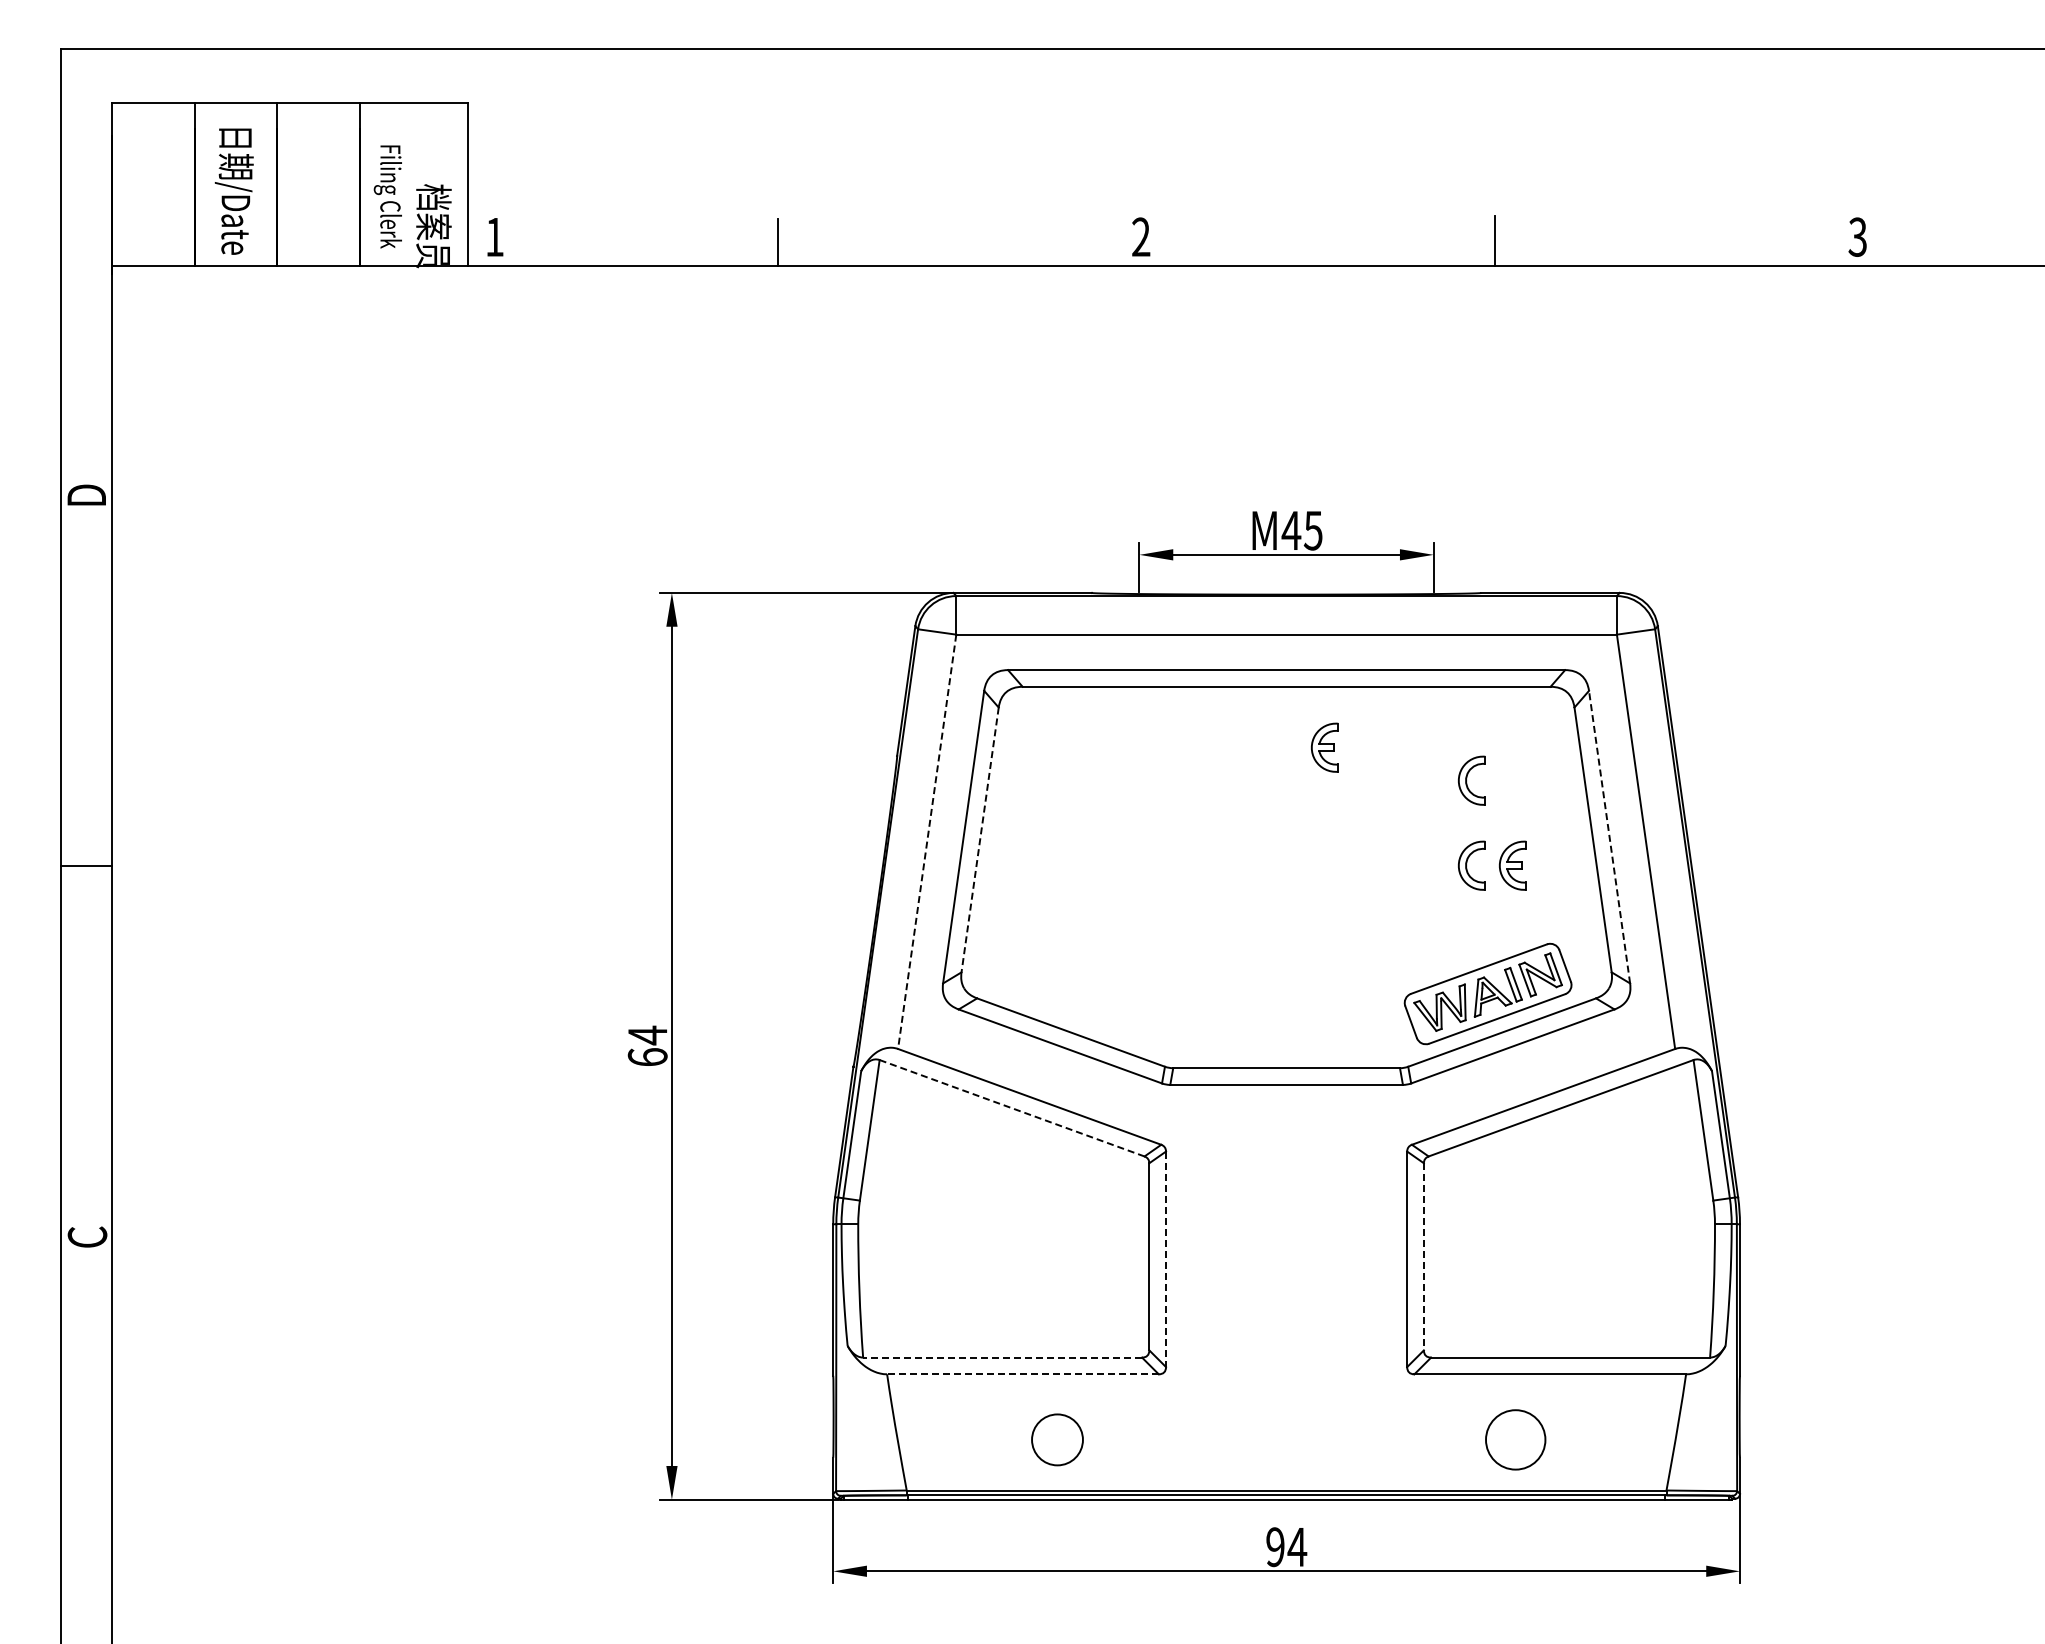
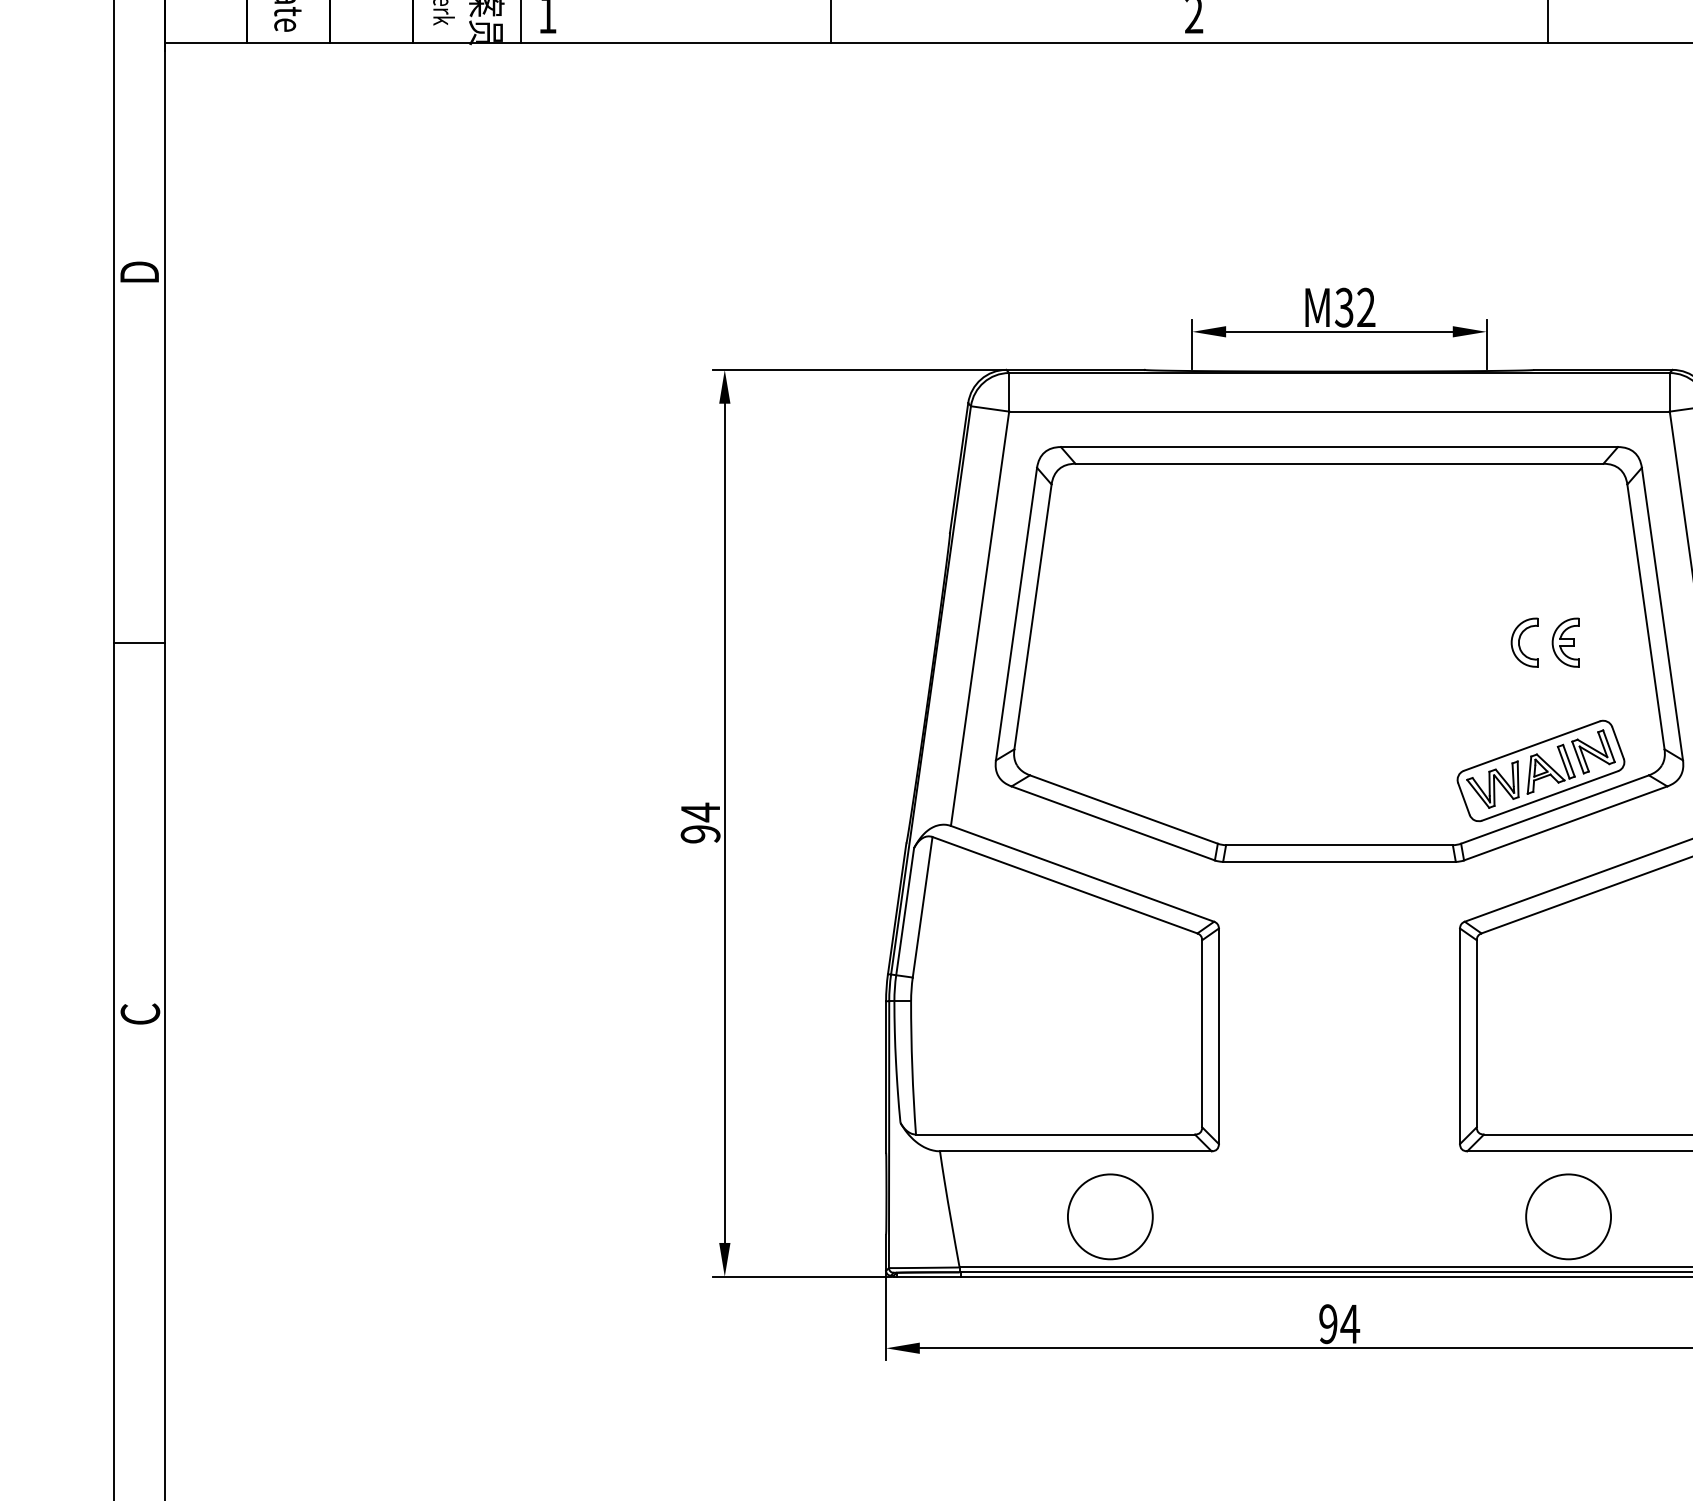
text: (1301, 530) -> (1354, 307), M45 -> M32
part: (1324, 747) -> (1377, 524), removed
part: (1471, 780) -> (1524, 557), removed
line: (1609, 837) -> (1662, 614), dashed -> solid
line: (980, 839) -> (1033, 616), dashed -> solid
line: (927, 842) -> (980, 619), dashed -> solid
text: (647, 1057) -> (700, 834), 64 -> 94
line: (1012, 1108) -> (1065, 885), dashed -> solid
line: (1423, 1256) -> (1476, 1033), dashed -> solid
line: (1166, 1259) -> (1219, 1036), dashed -> solid
line: (1002, 1357) -> (1055, 1134), dashed -> solid
line: (1022, 1374) -> (1075, 1151), dashed -> solid
circle: (1057, 1439) -> (1110, 1216), size x1.67
circle: (1515, 1439) -> (1568, 1216), size x1.43

